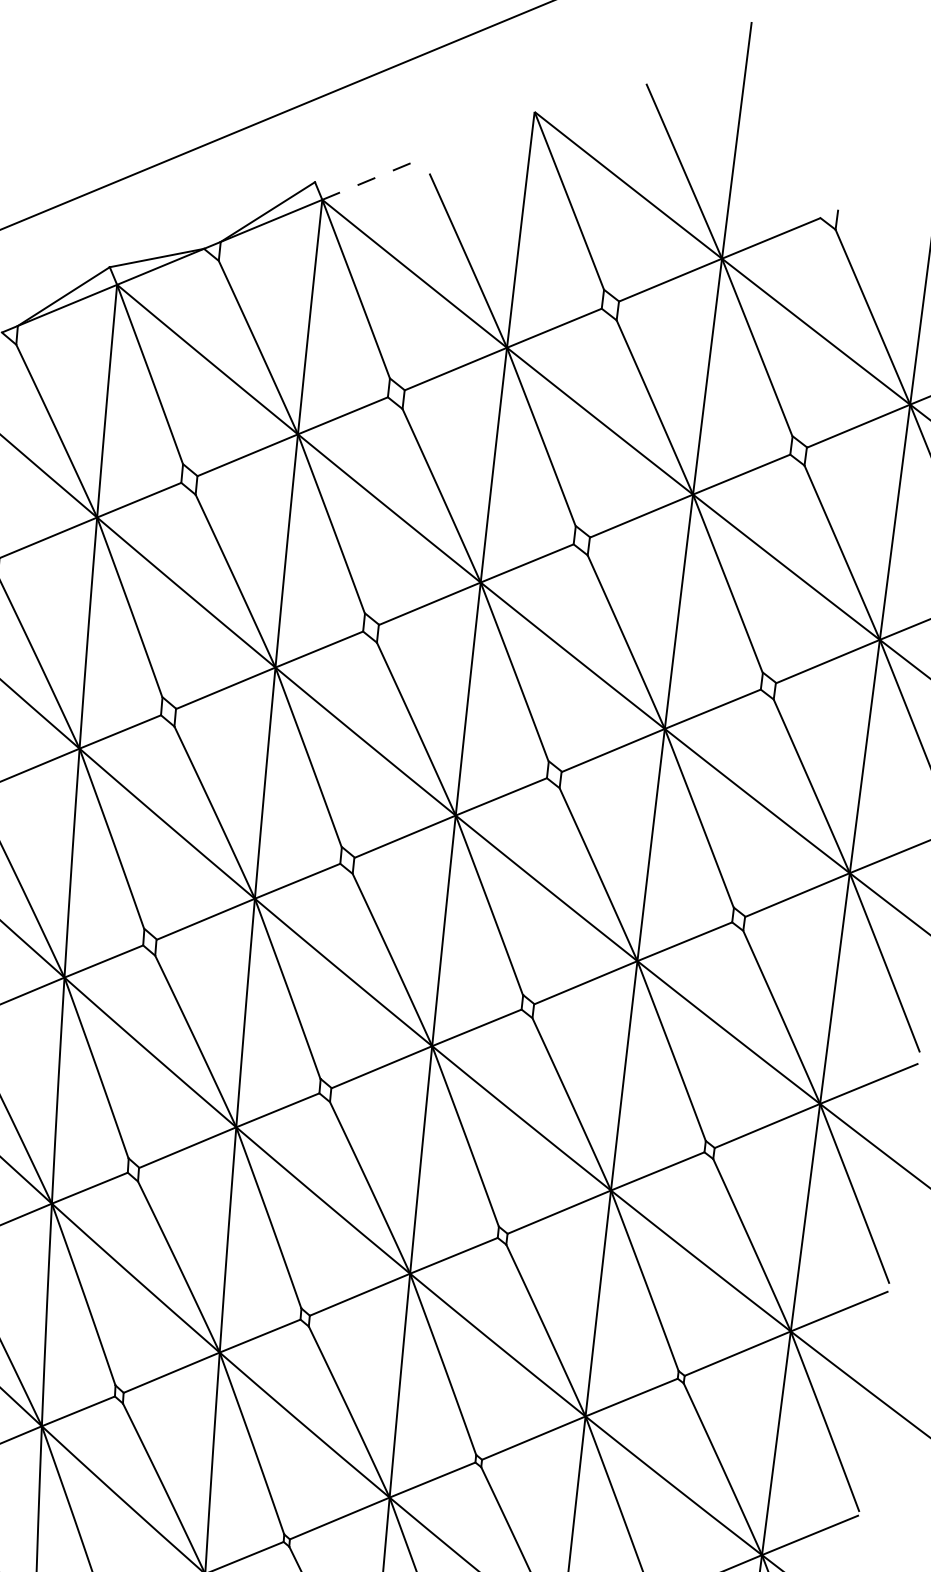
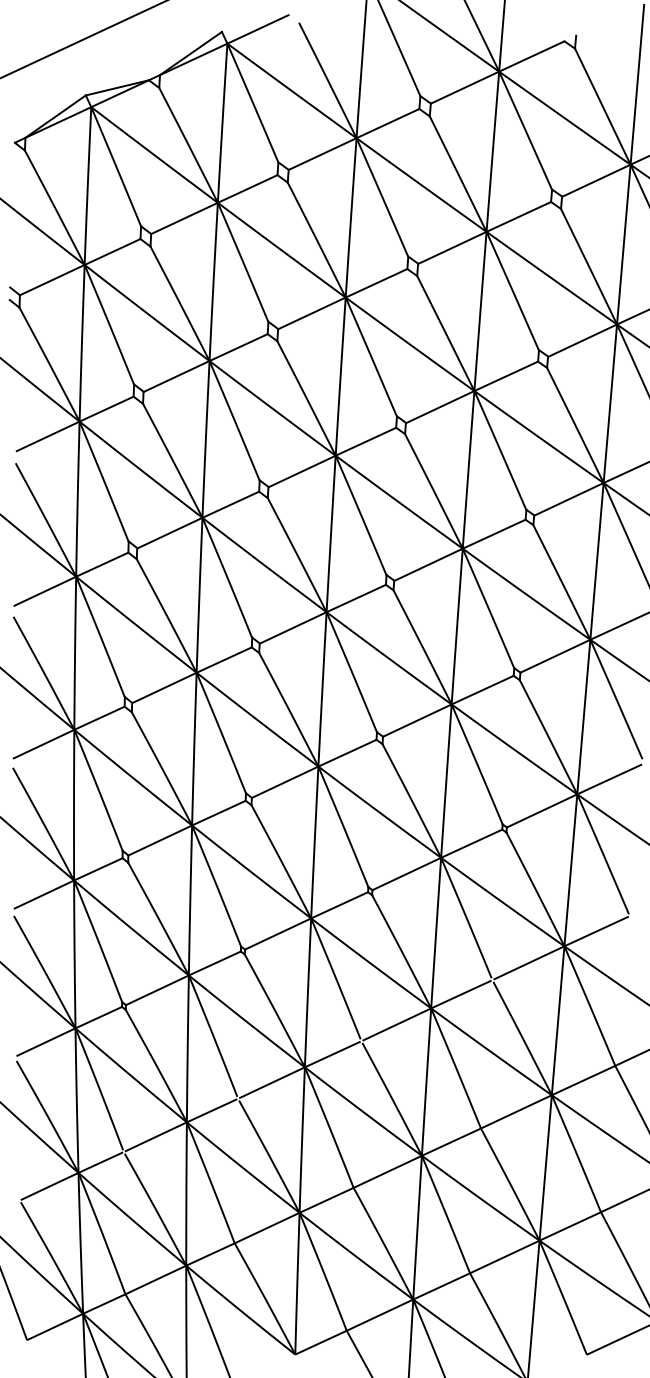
line: (367, 180) -> (257, 29), dashed -> solid

